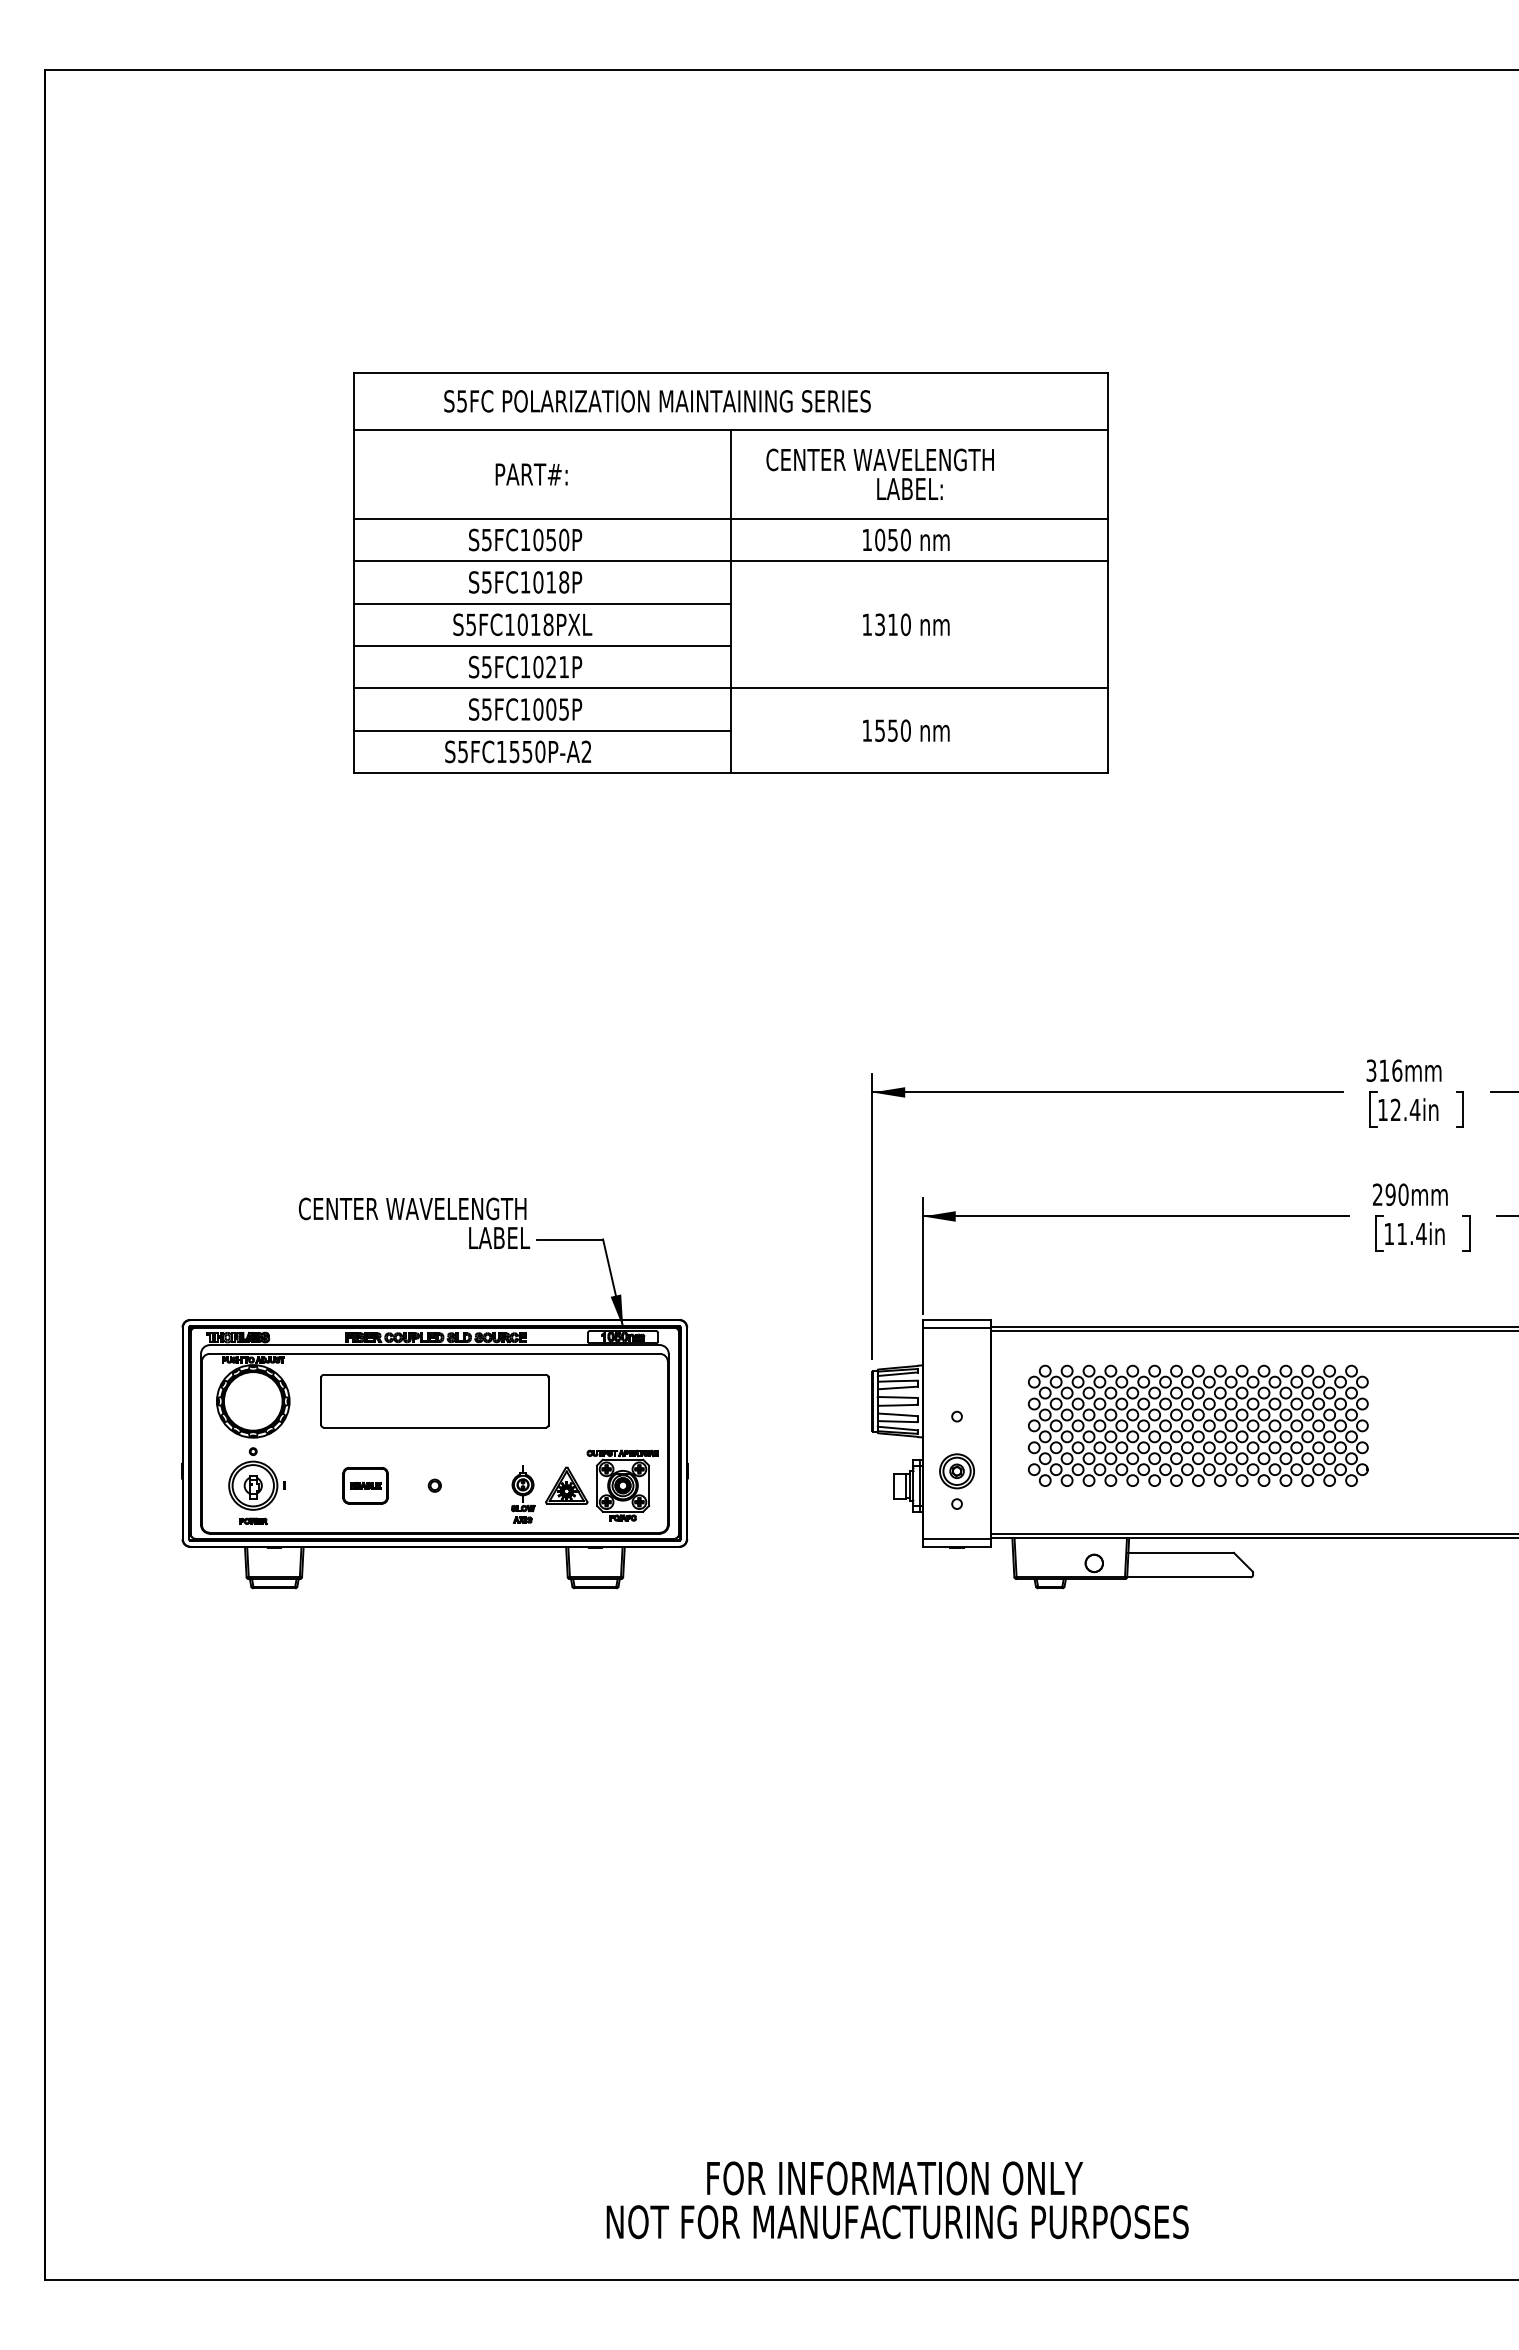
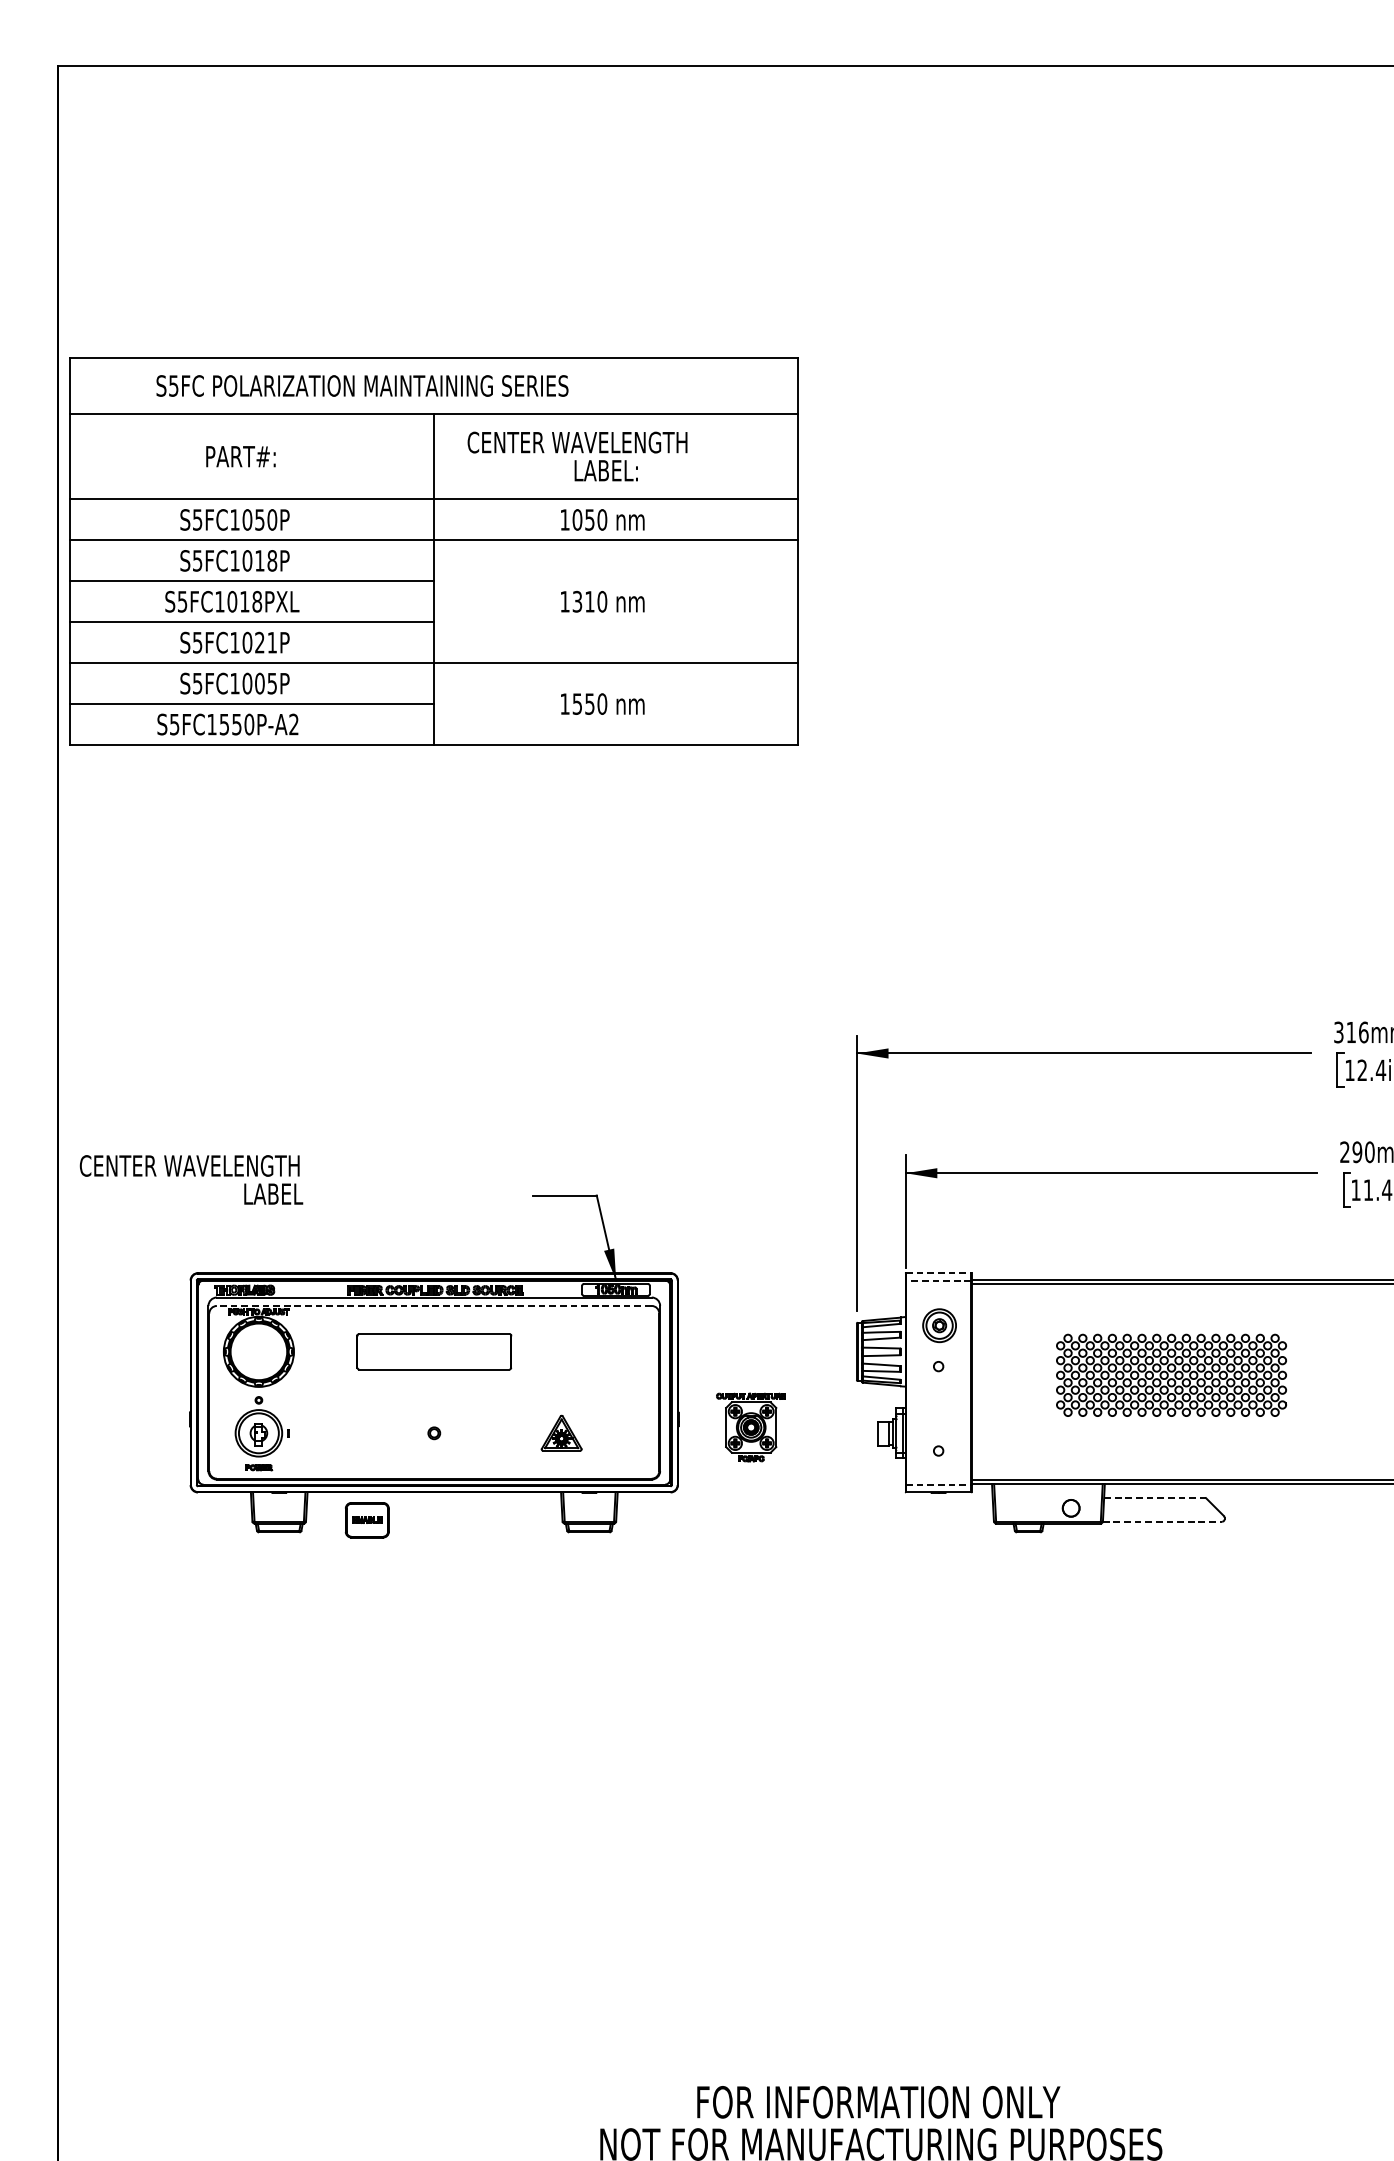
part: (730, 572) -> (432, 551), moved
text: (414, 1222) -> (191, 1179), moved
line: (957, 1319) -> (939, 1272), solid -> dashed
line: (957, 1327) -> (939, 1280), solid -> dashed
line: (434, 1353) -> (433, 1305), solid -> dashed
part: (434, 1401) -> (433, 1351), size x0.7
part: (1197, 1425) -> (1170, 1375), size x0.7
part: (956, 1471) -> (939, 1325), moved
part: (365, 1485) -> (367, 1519), moved
part: (622, 1485) -> (750, 1427), moved
part: (523, 1494) -> (519, 1441), removed
line: (957, 1539) -> (939, 1485), solid -> dashed
line: (1181, 1552) -> (1155, 1497), solid -> dashed
line: (1188, 1577) -> (1162, 1521), solid -> dashed

